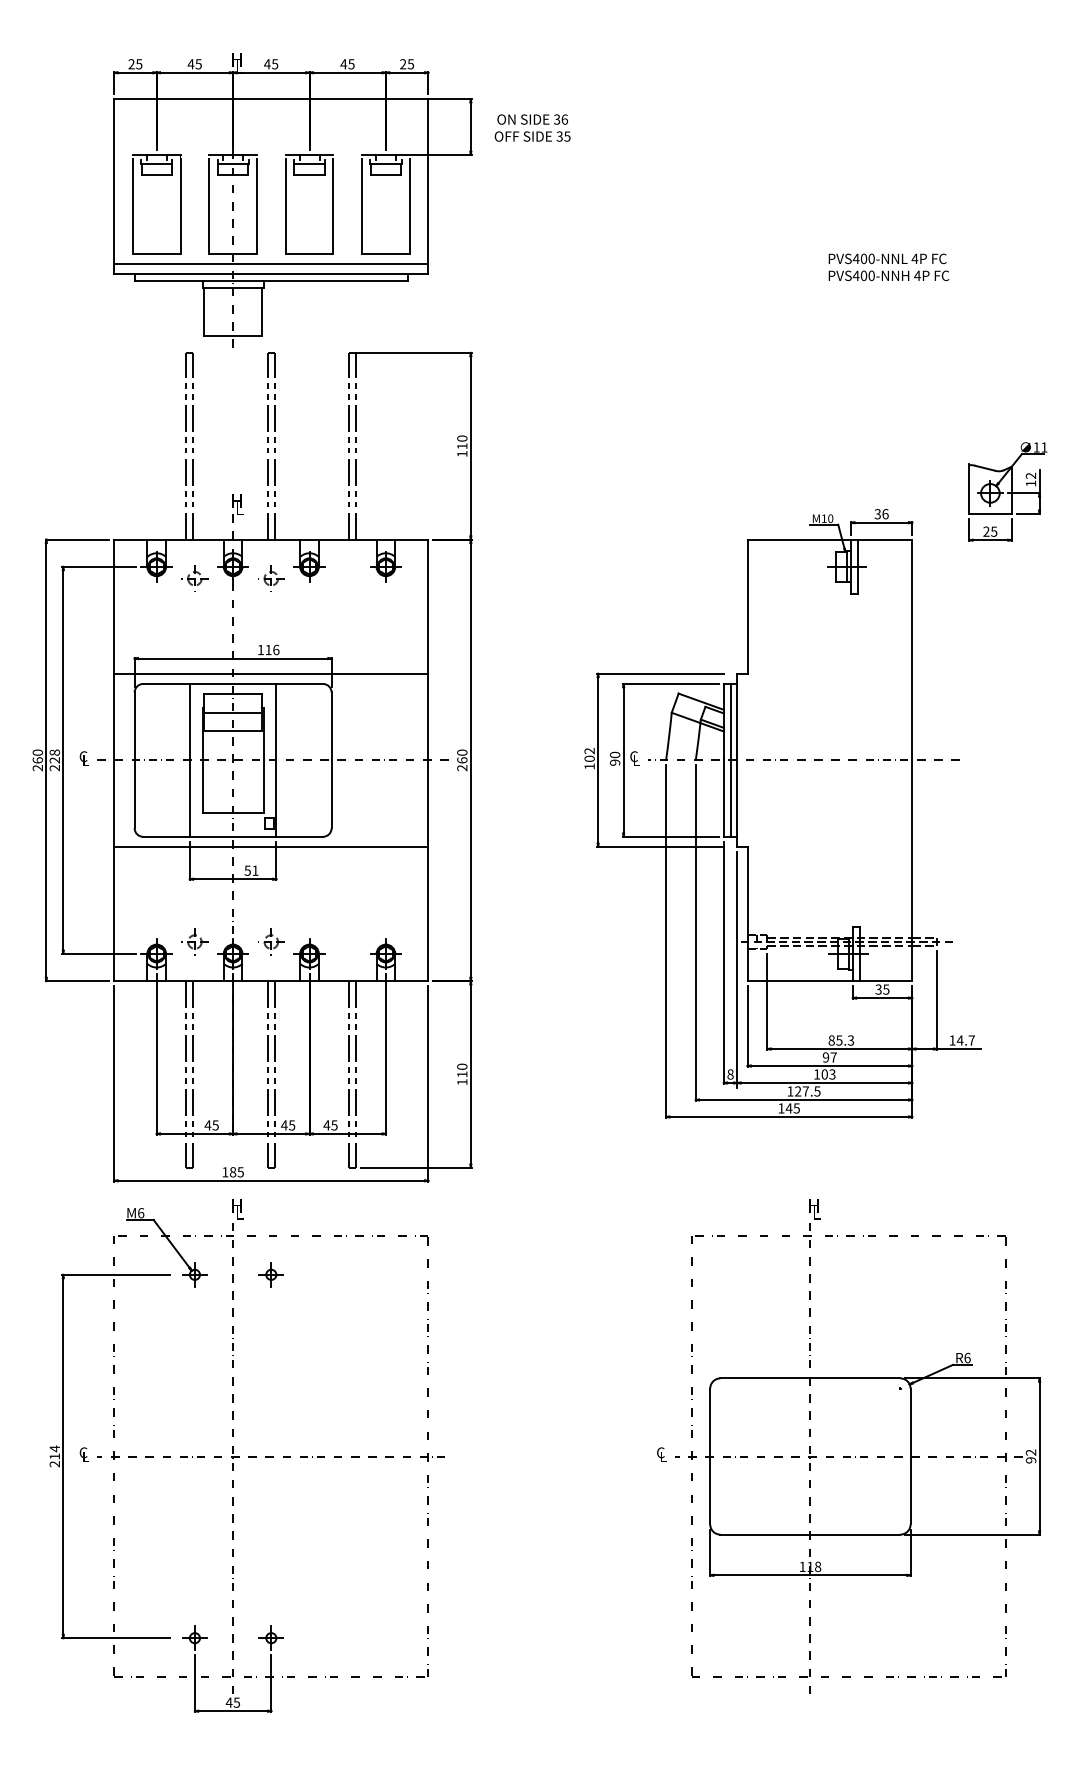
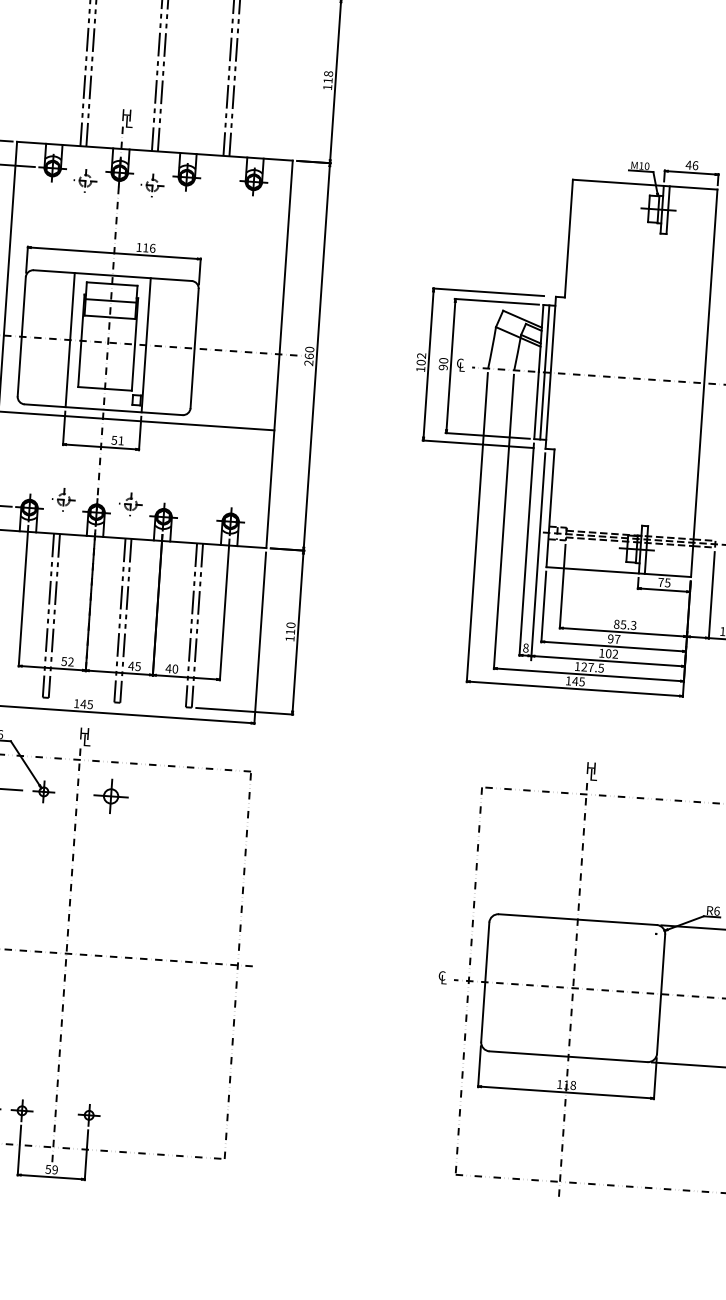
text: (462, 438) -> (328, 73), 110 -> 118
text: (877, 514) -> (688, 165), 36 -> 46
line: (271, 673) -> (147, 268), removed
text: (878, 989) -> (660, 582), 35 -> 75
text: (832, 1074) -> (615, 654), 103 -> 102
text: (211, 1125) -> (67, 661), 45 -> 52
text: (334, 1125) -> (175, 669), 45 -> 40
text: (232, 1172) -> (82, 704), 185 -> 145
part: (270, 1274) -> (110, 796), size x1.6
text: (232, 1702) -> (51, 1169), 45 -> 59

